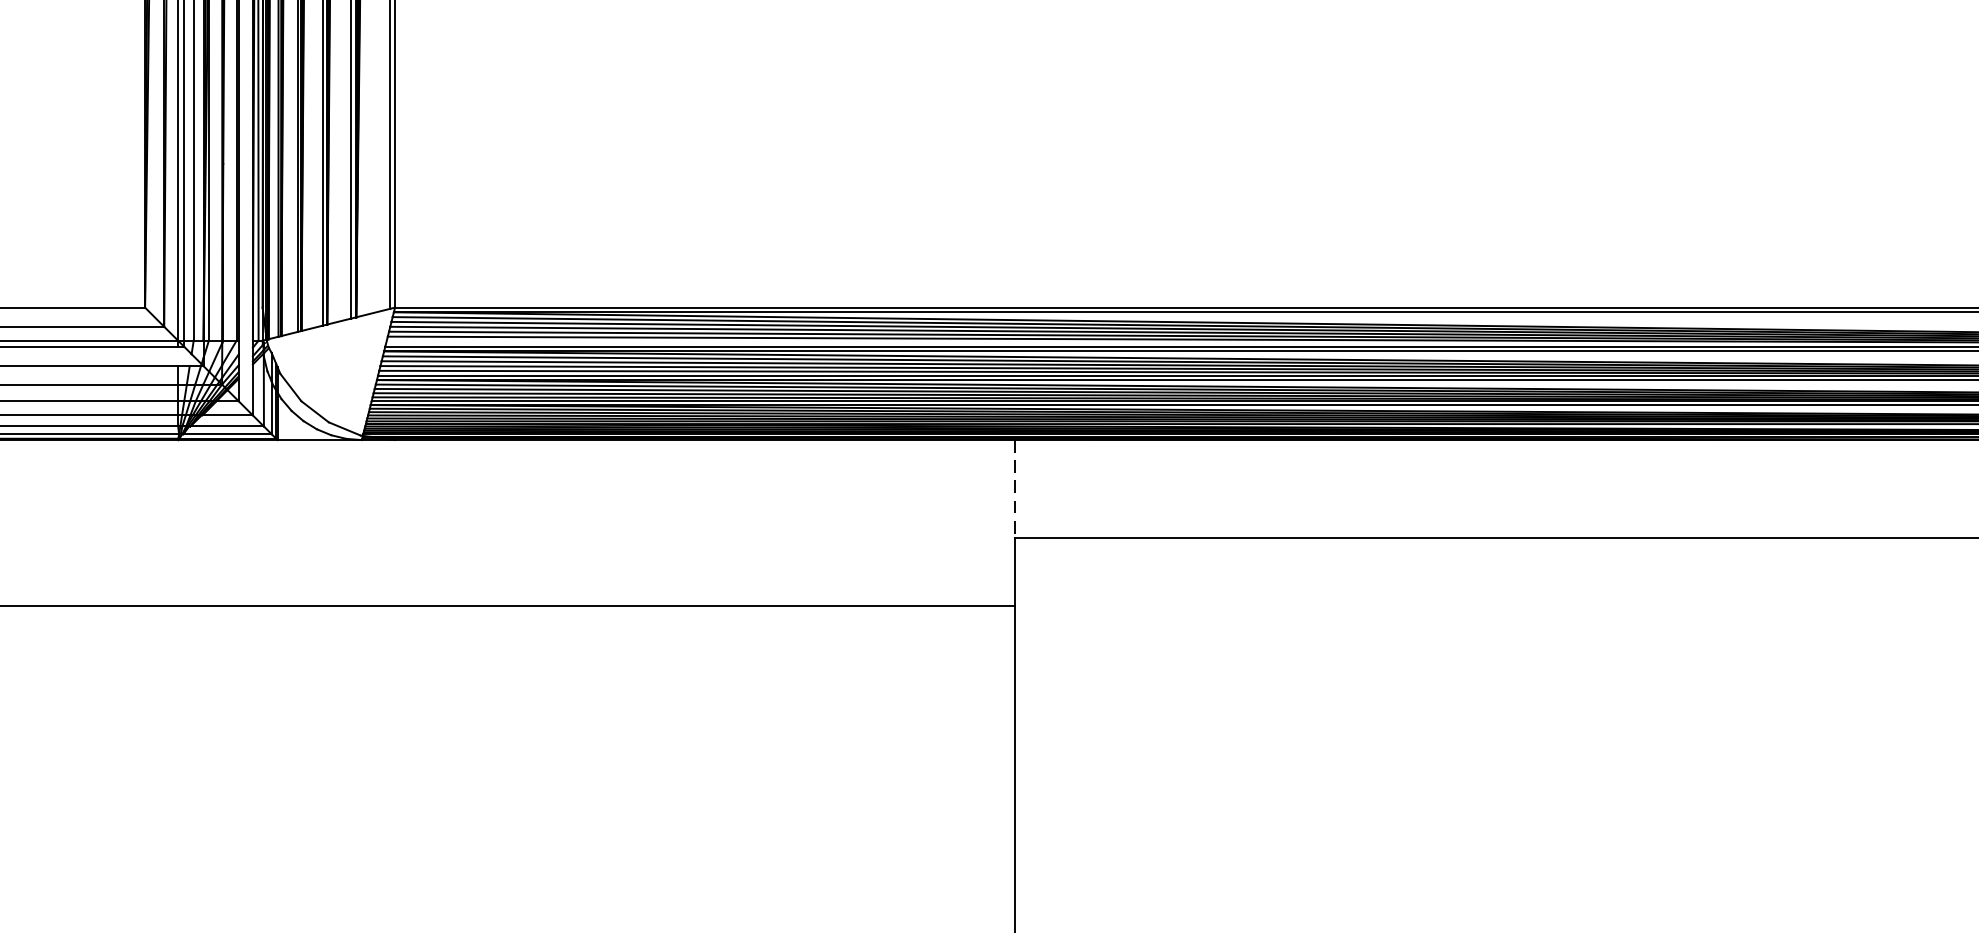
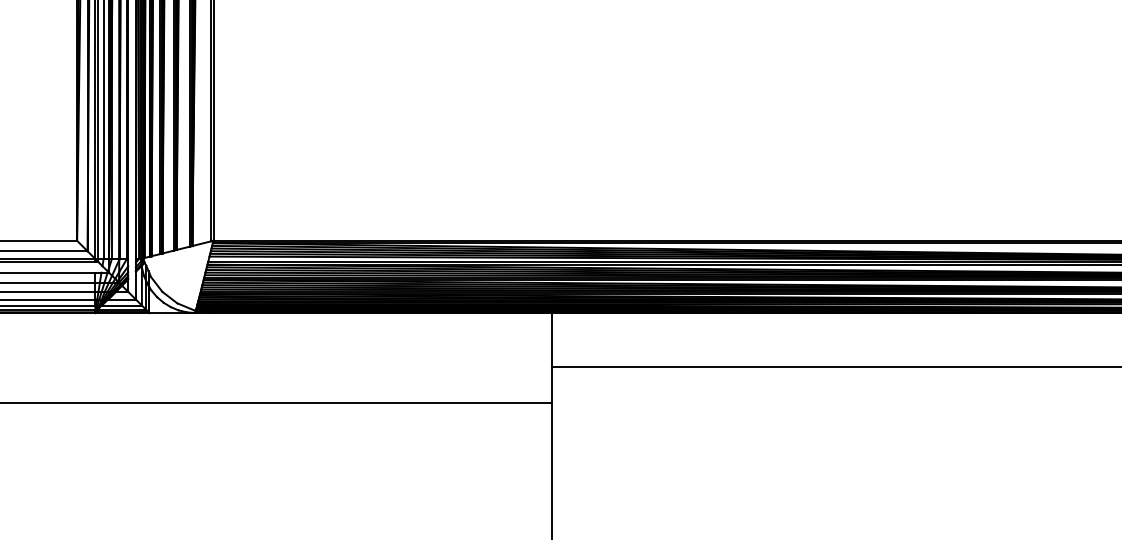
line: (1014, 488) -> (551, 339), dashed -> solid

